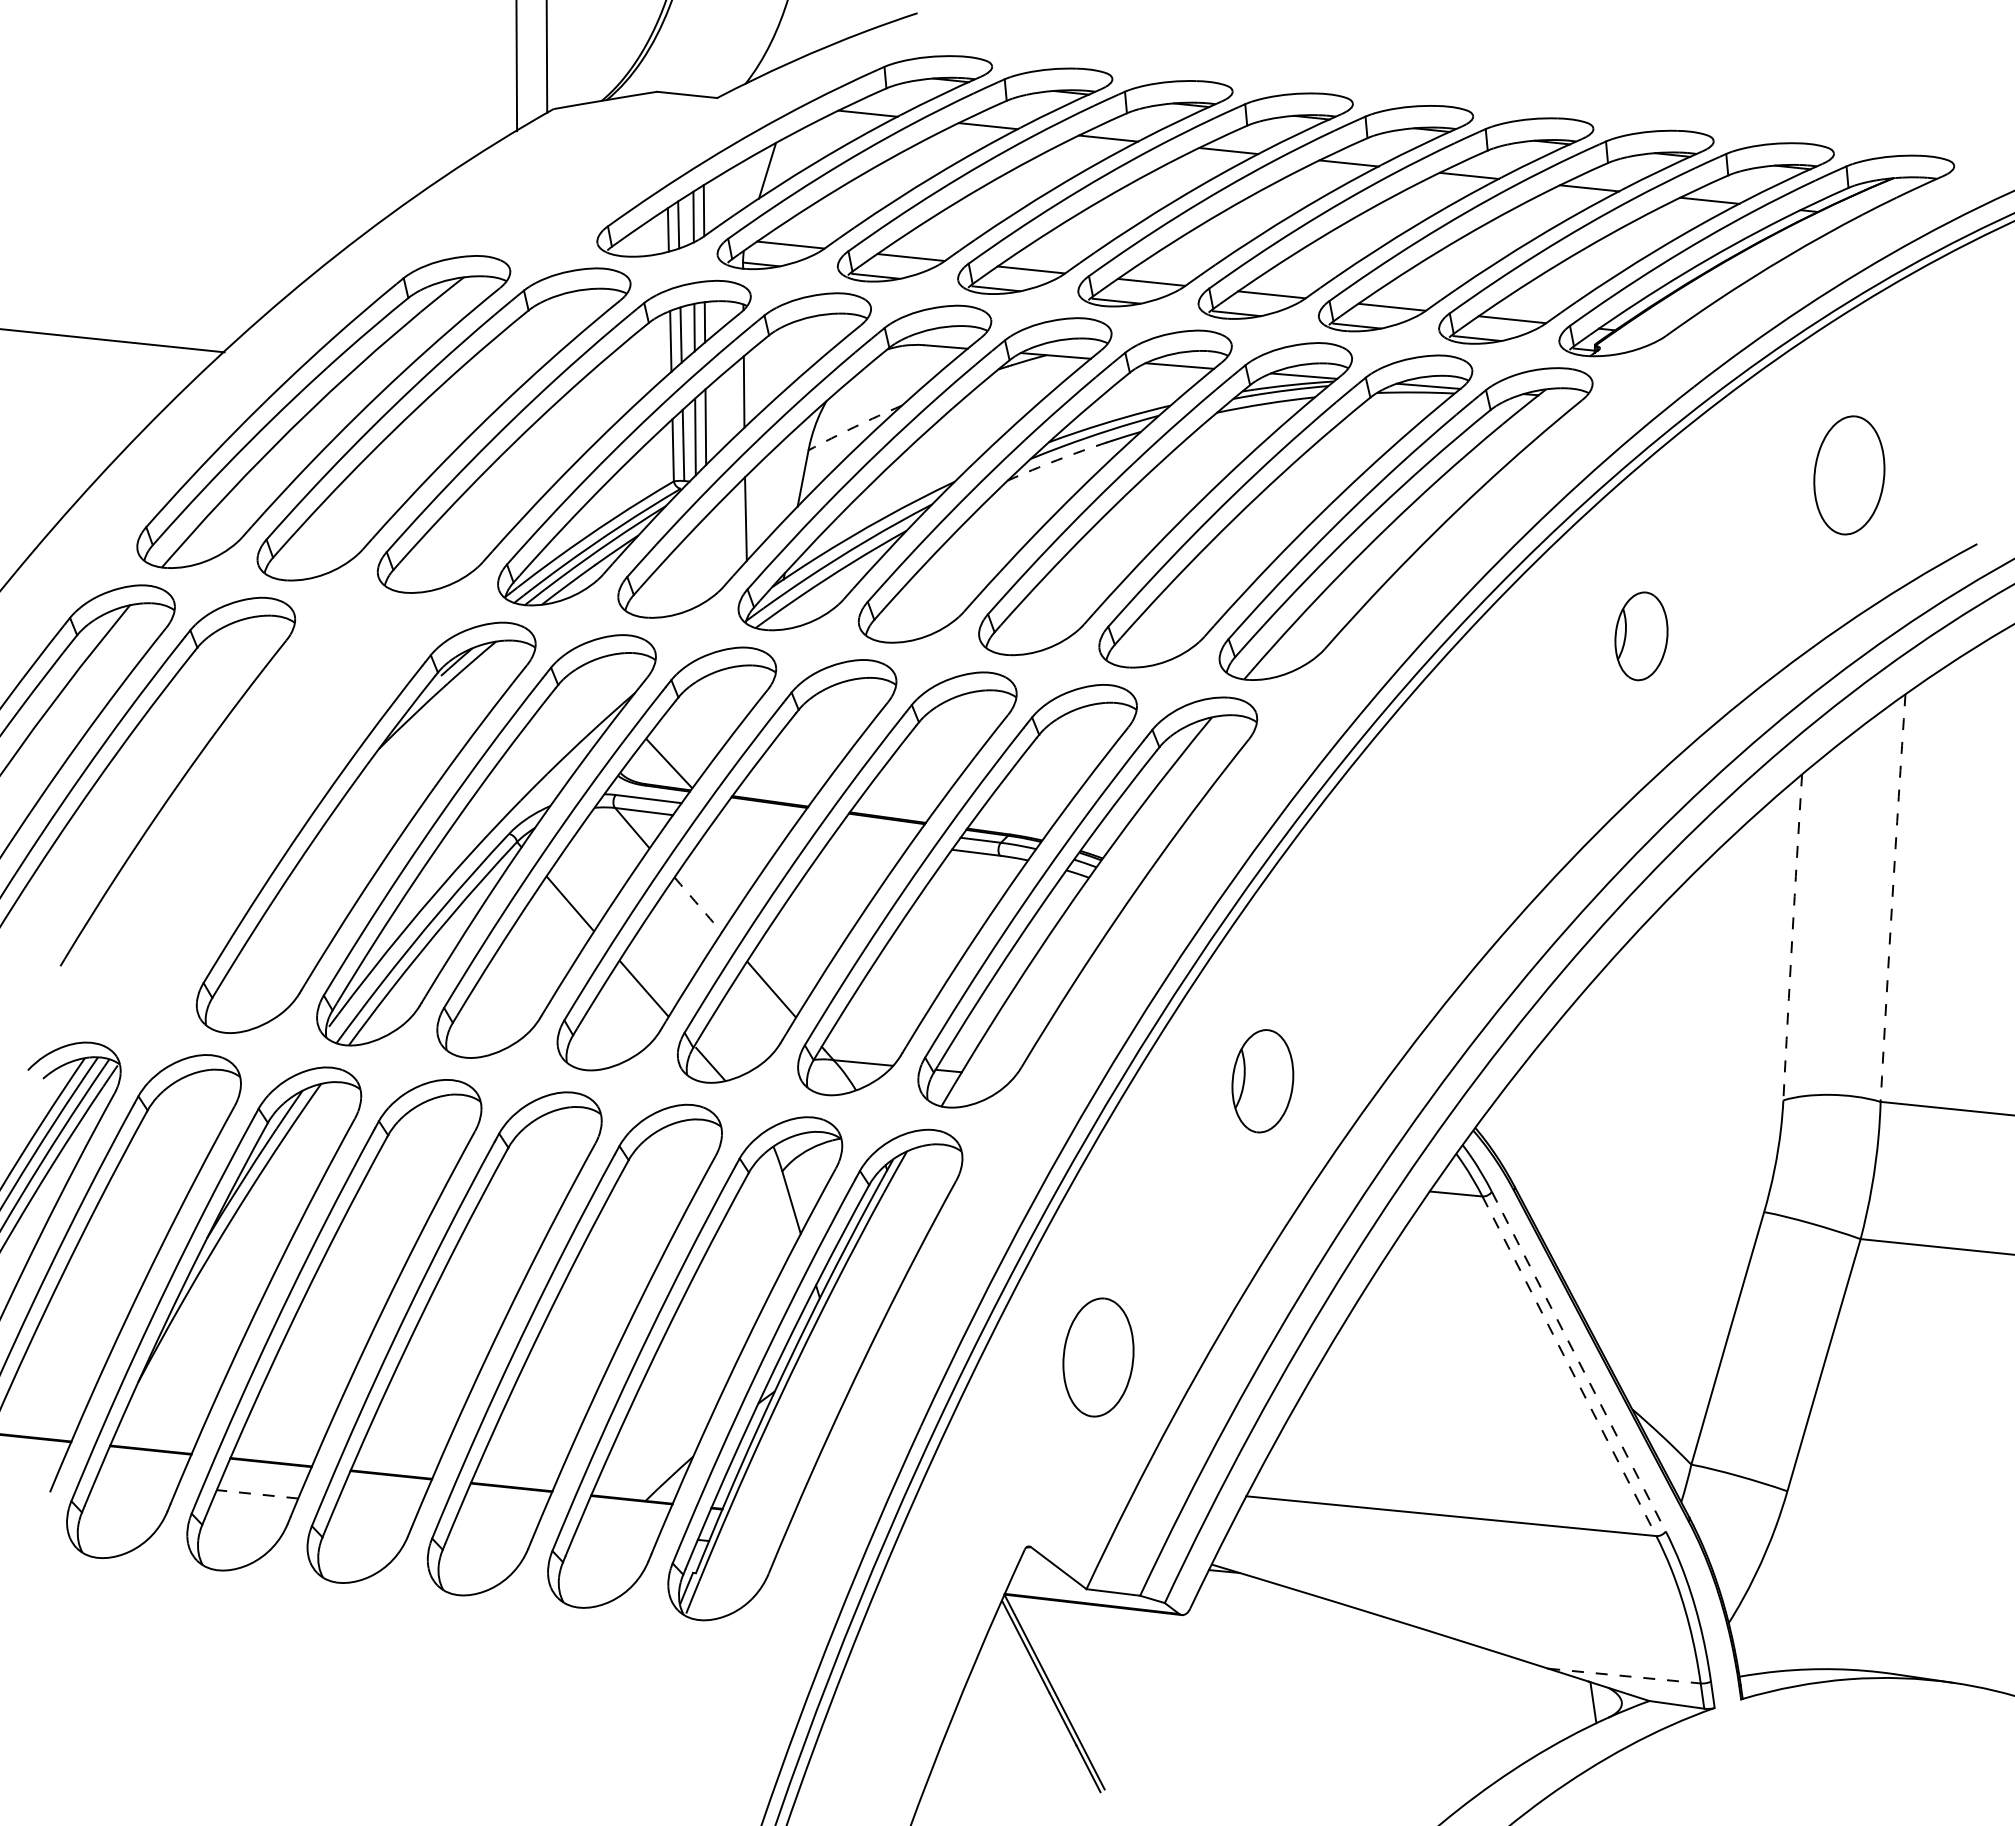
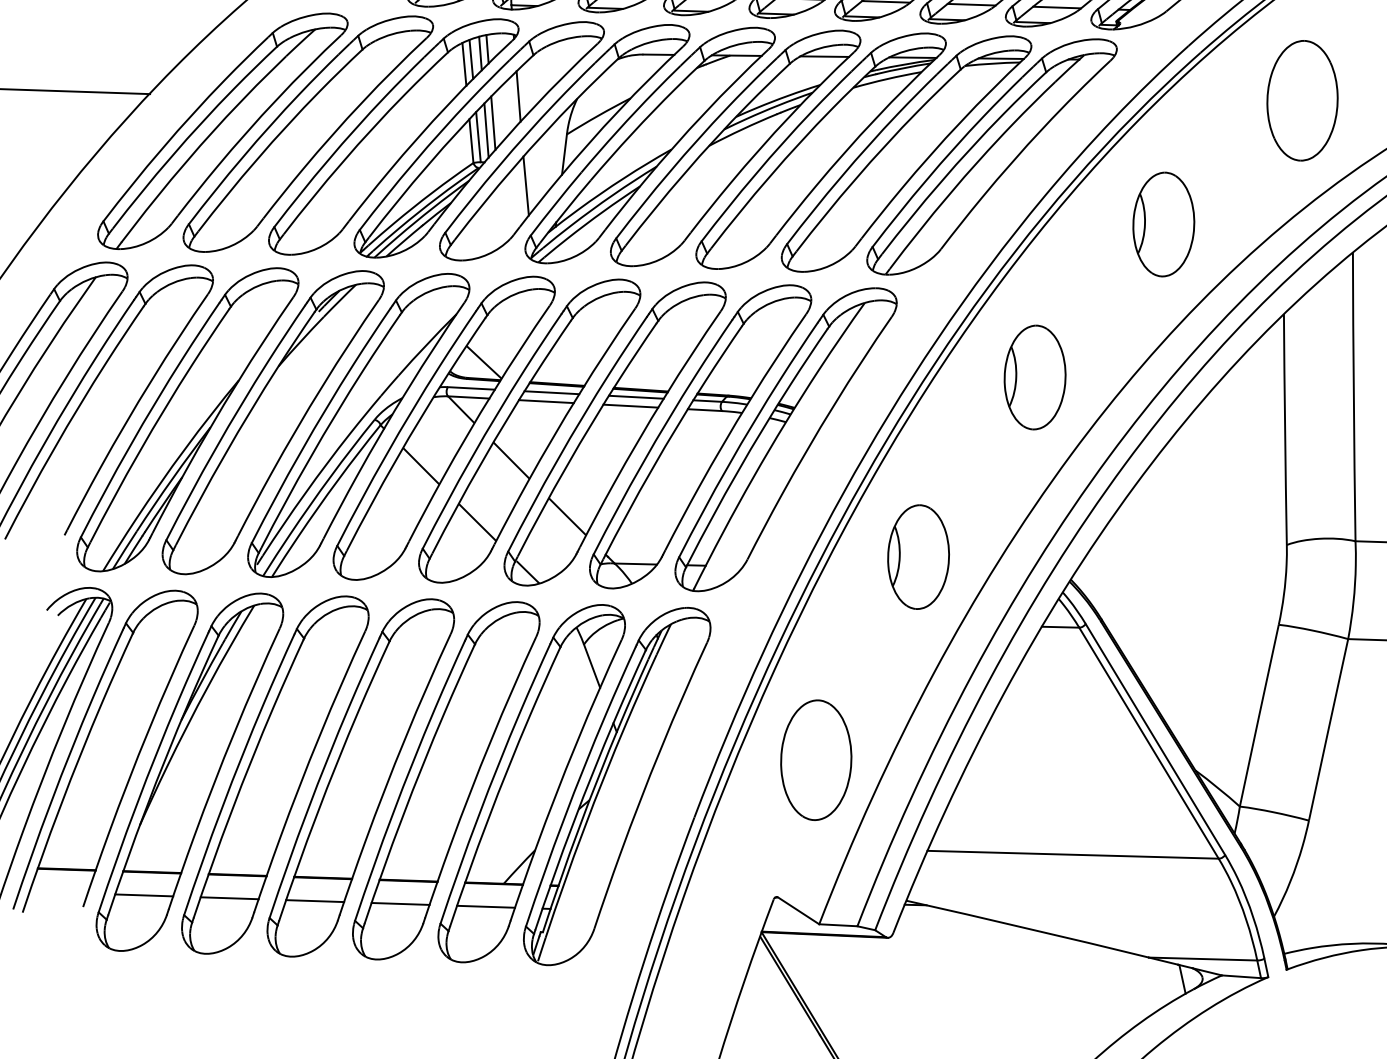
arc: (854, 427) -> (598, 116), dashed -> solid
arc: (1057, 460) -> (743, 129), dashed -> solid
part: (1849, 475) -> (1302, 100), size x1.43
part: (1641, 636) -> (1163, 224), size x1.67
line: (761, 812) -> (551, 392), added
part: (245, 815) -> (187, 419), added
line: (752, 824) -> (545, 401), added
line: (880, 827) -> (636, 397), added
line: (871, 839) -> (630, 405), added
part: (1444, 839) -> (1034, 377), added
arc: (1892, 898) -> (1353, 397), dashed -> solid
arc: (698, 904) -> (511, 460), dashed -> solid
arc: (1792, 937) -> (1285, 429), dashed -> solid
part: (1262, 1081) -> (918, 557), size x1.43
part: (1098, 1357) -> (816, 760), size x1.43
line: (1578, 1361) -> (1155, 739), dashed -> solid
line: (1569, 1366) -> (1149, 743), dashed -> solid
line: (137, 1481) -> (144, 895), added
line: (257, 1494) -> (229, 898), dashed -> solid
line: (377, 1506) -> (314, 900), added
line: (497, 1519) -> (400, 904), added
line: (618, 1531) -> (486, 906), added
line: (1624, 1676) -> (1203, 959), dashed -> solid

